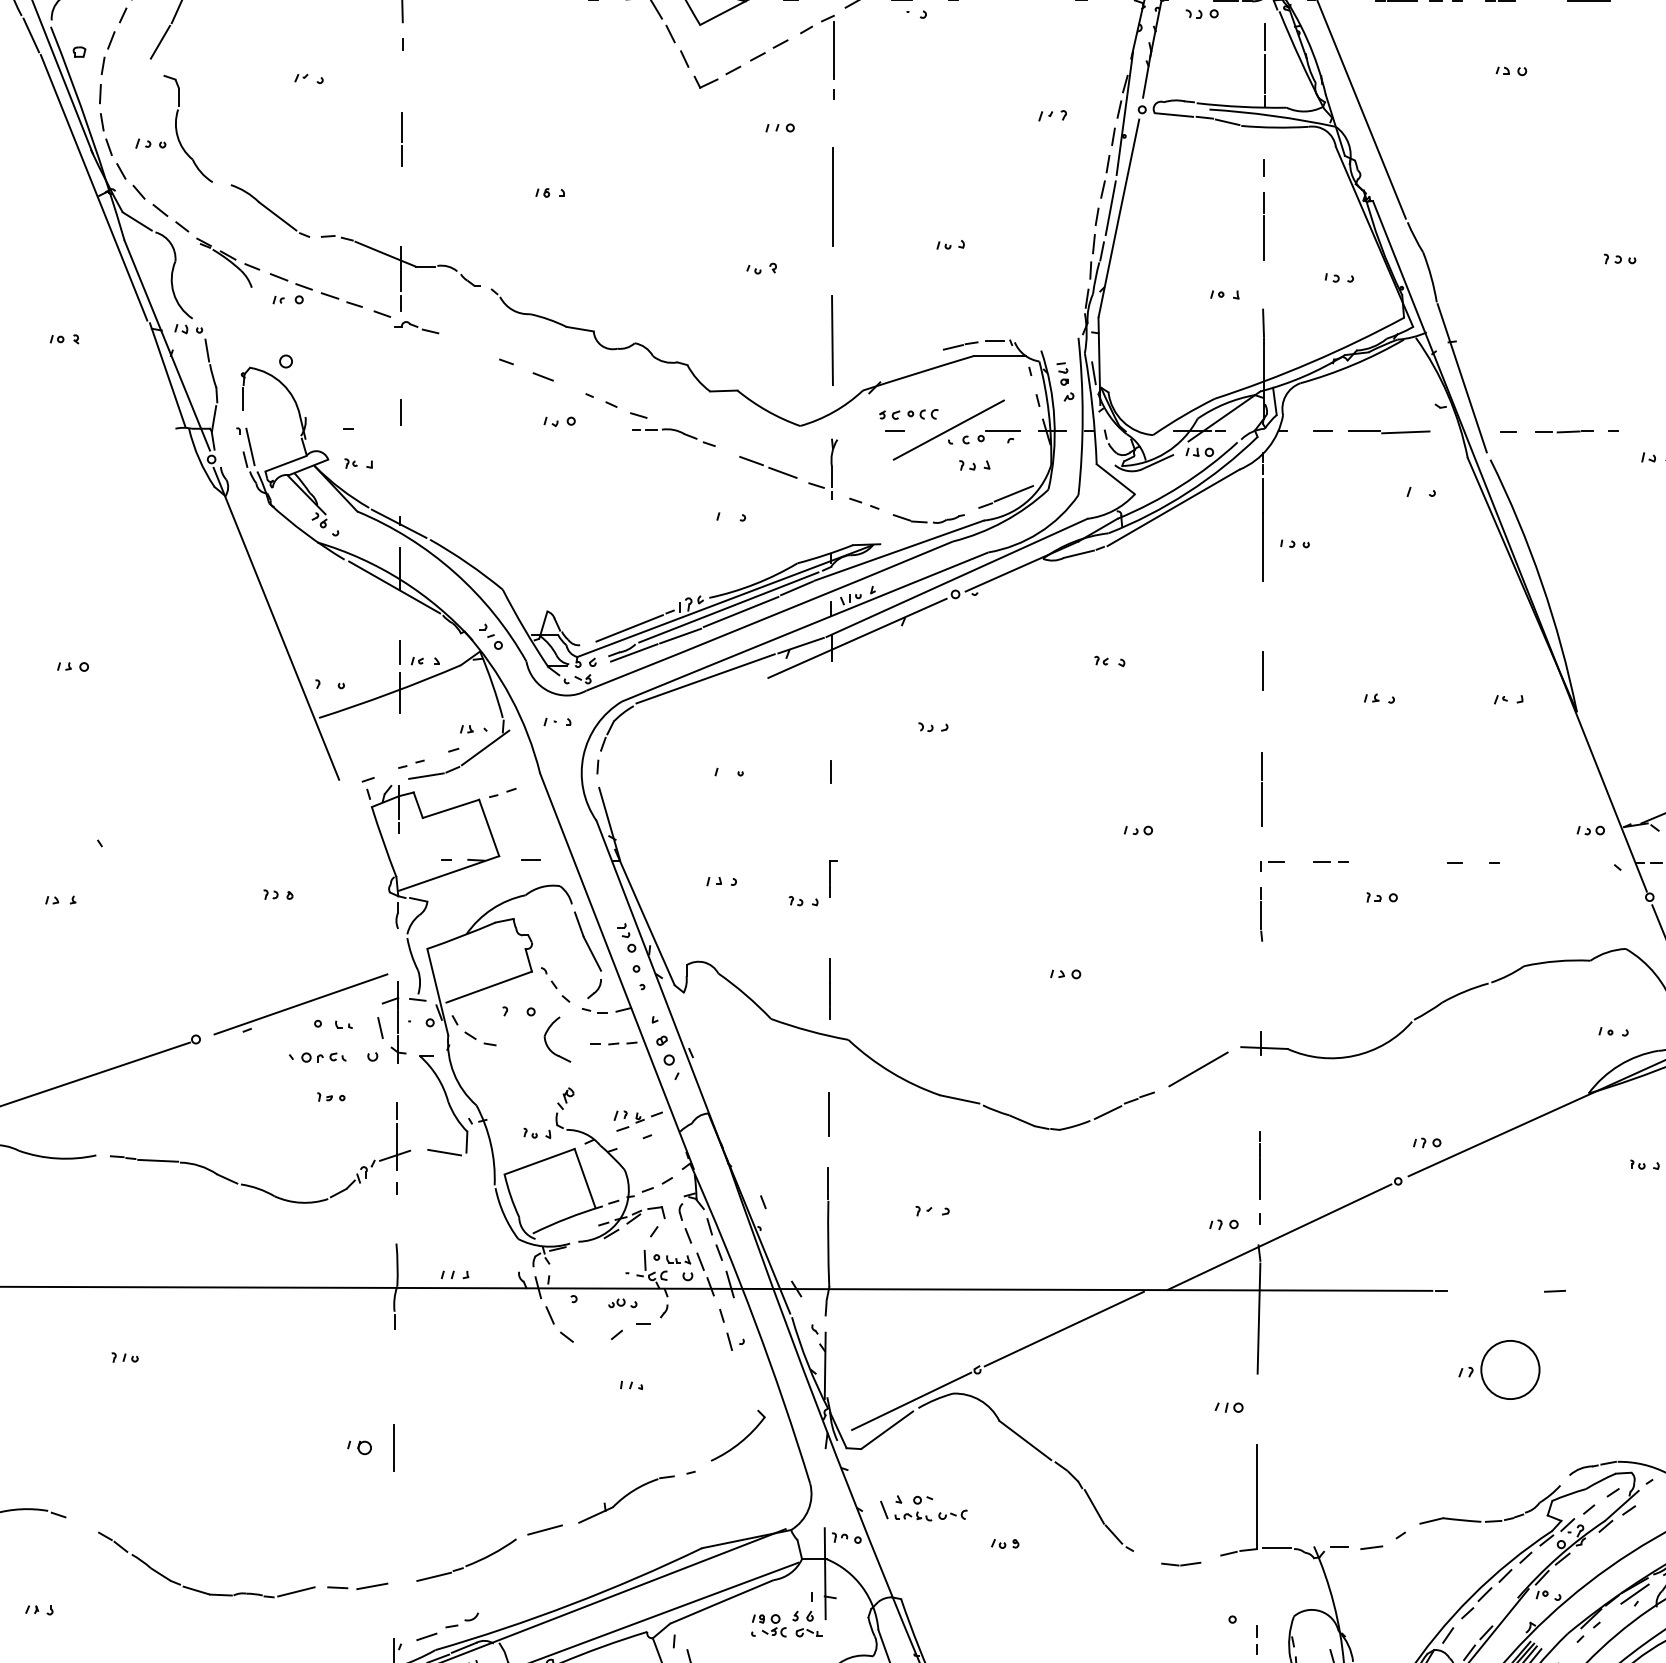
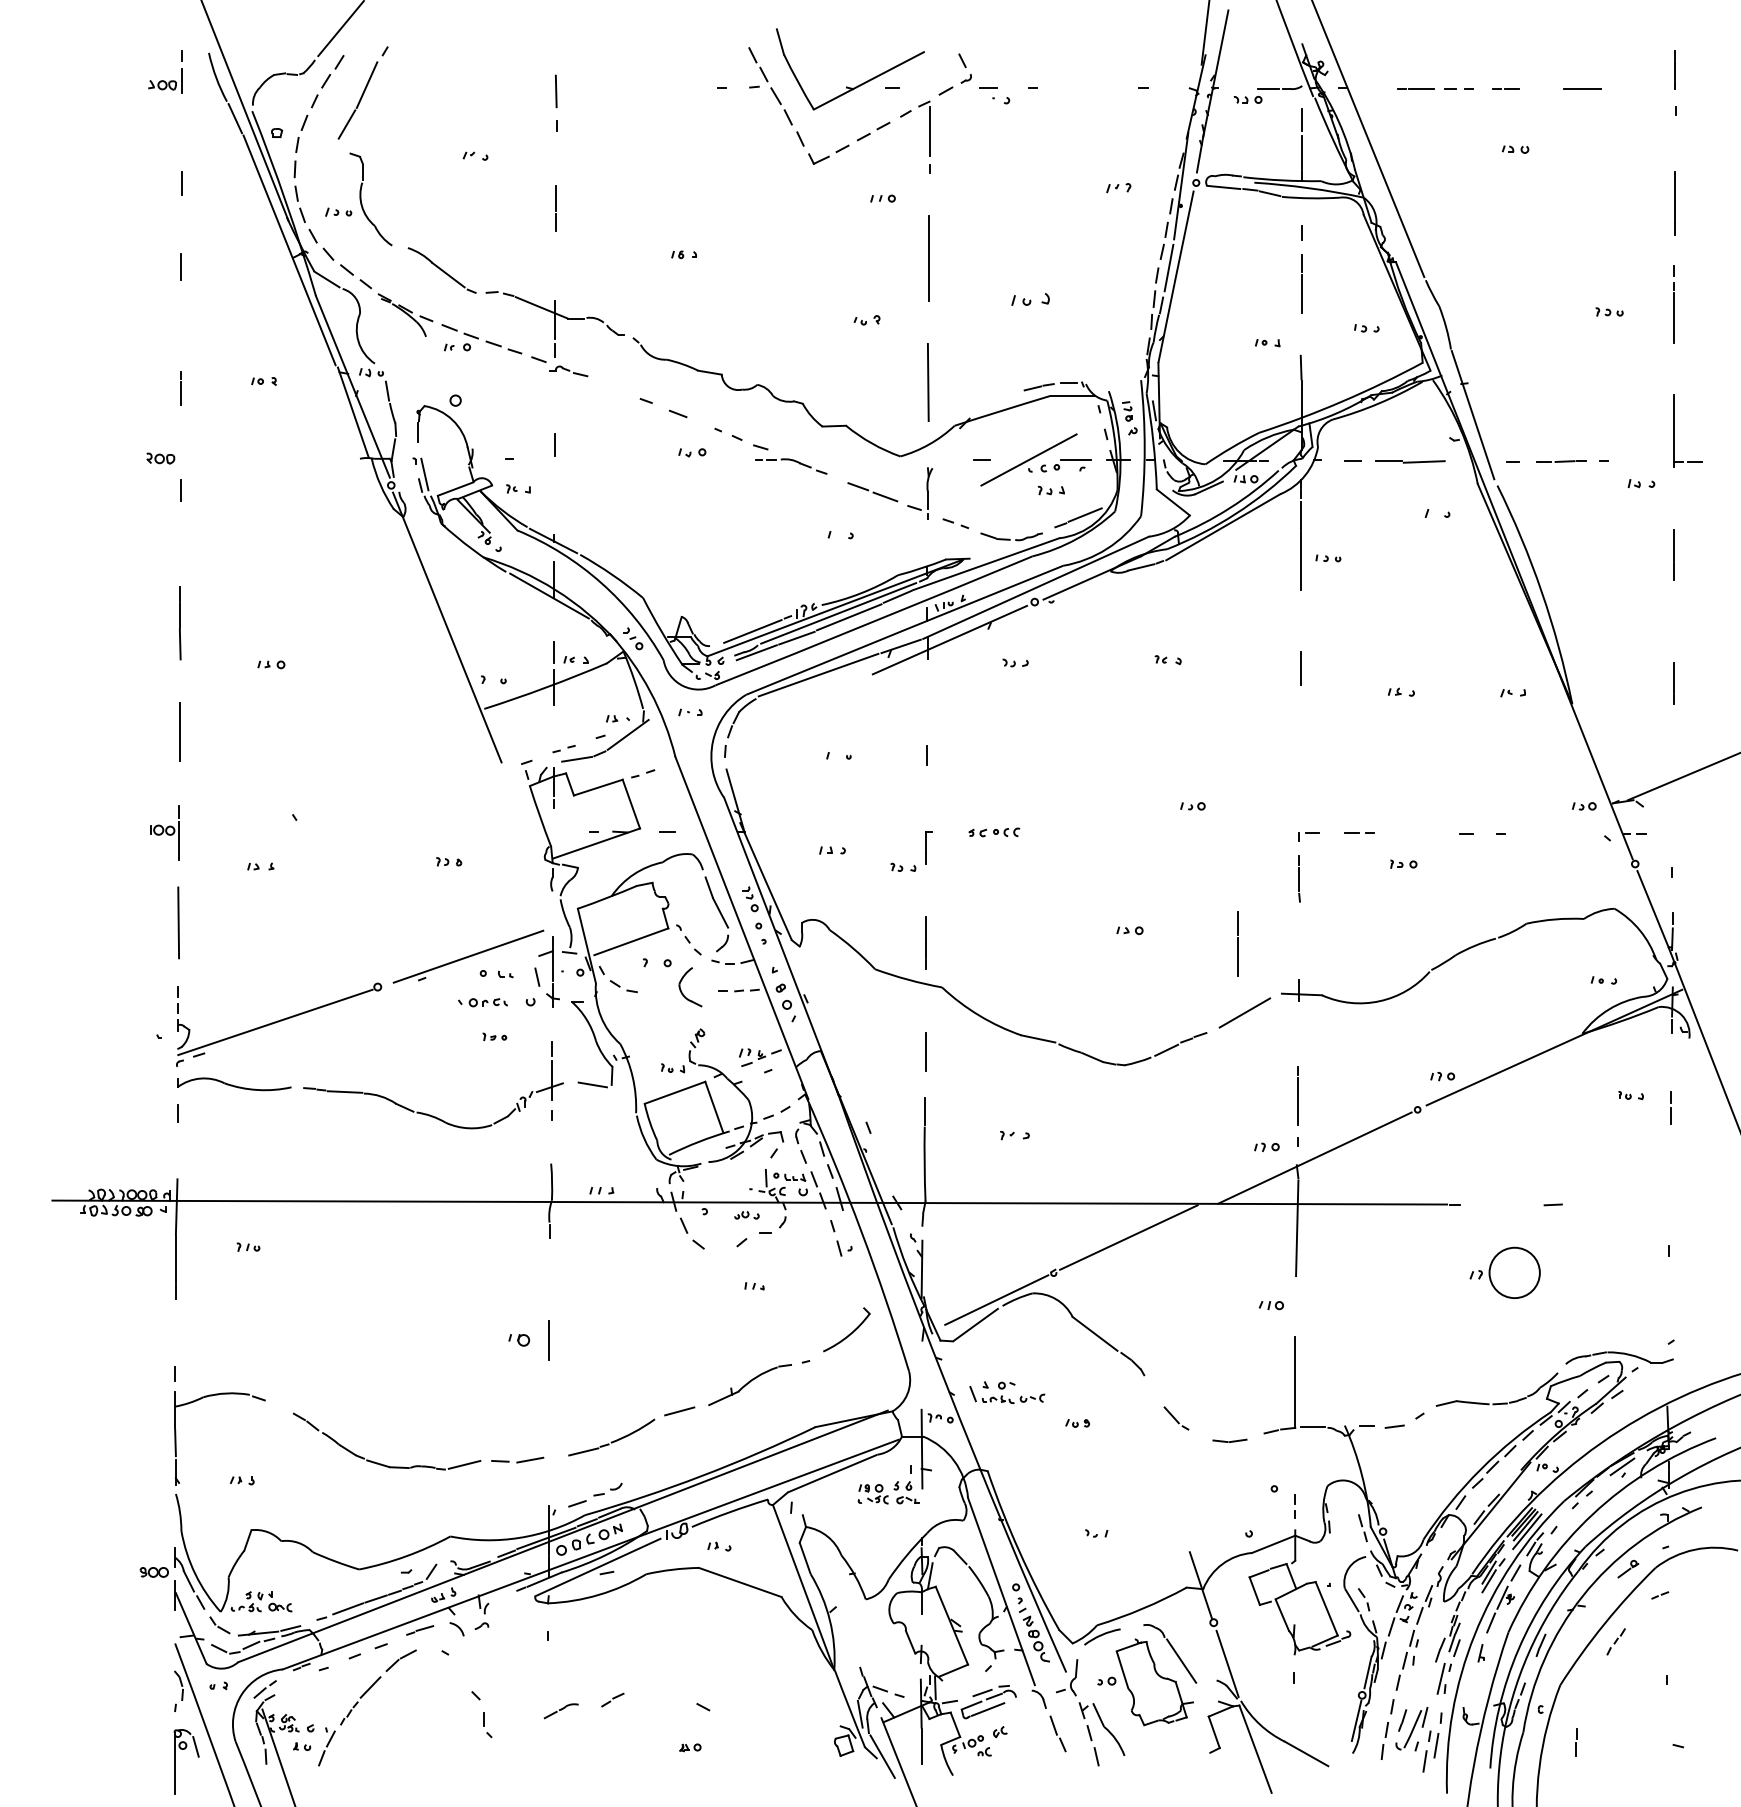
part: (950, 244) -> (1030, 299), size x1.6
part: (909, 414) -> (994, 832), moved
part: (933, 726) -> (1015, 662), moved
line: (1261, 789) -> (1237, 943), moved
part: (125, 1356) -> (248, 1246), moved
line: (1093, 1505) -> (1154, 1390), removed

